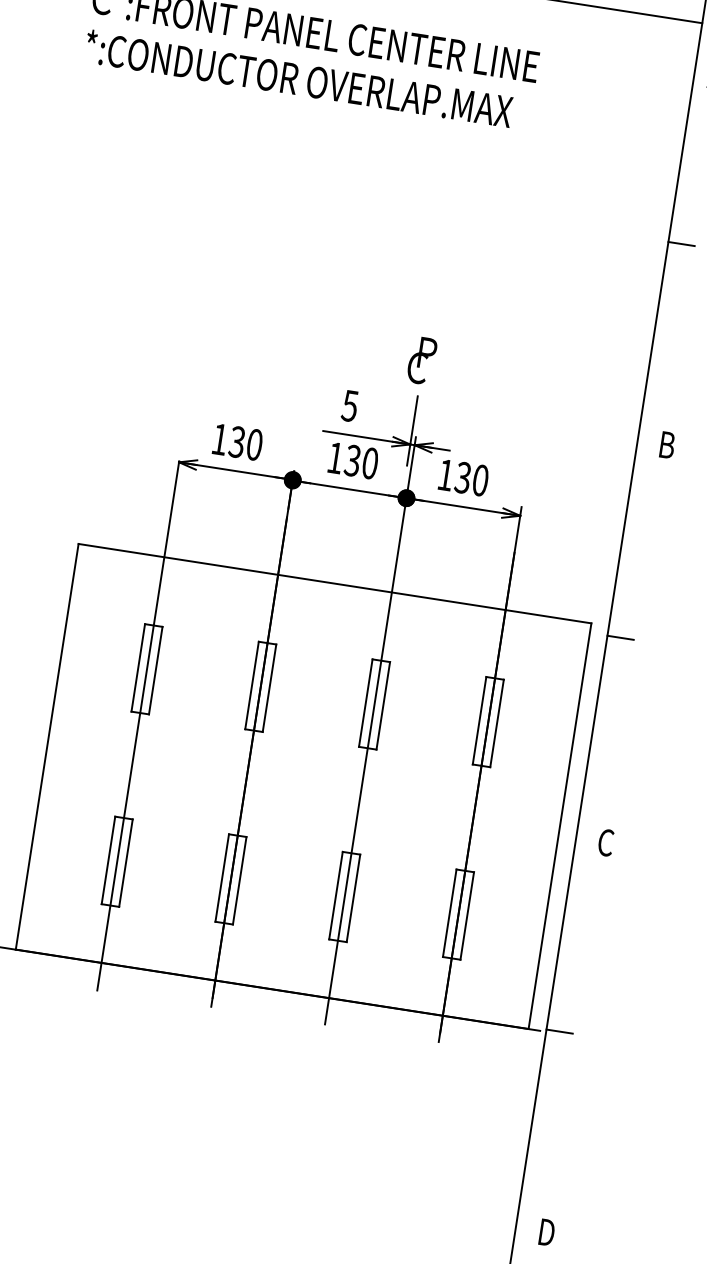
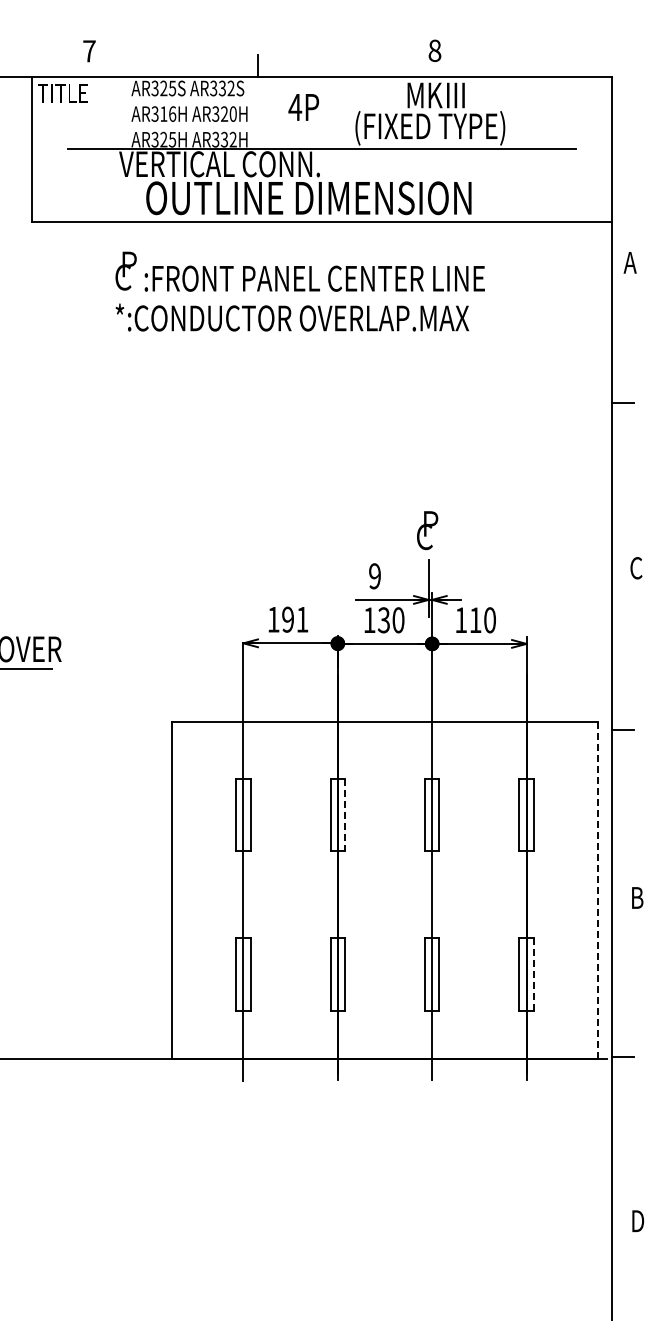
text: (349, 406) -> (374, 576), 5 -> 9
text: (246, 443) -> (295, 619), 130 -> 191
text: (666, 445) -> (636, 568), B -> C
text: (463, 478) -> (475, 620), 130 -> 110
line: (269, 688) -> (345, 815), solid -> dashed
line: (559, 825) -> (597, 889), solid -> dashed
text: (606, 842) -> (637, 897), C -> B
line: (466, 916) -> (533, 975), solid -> dashed

